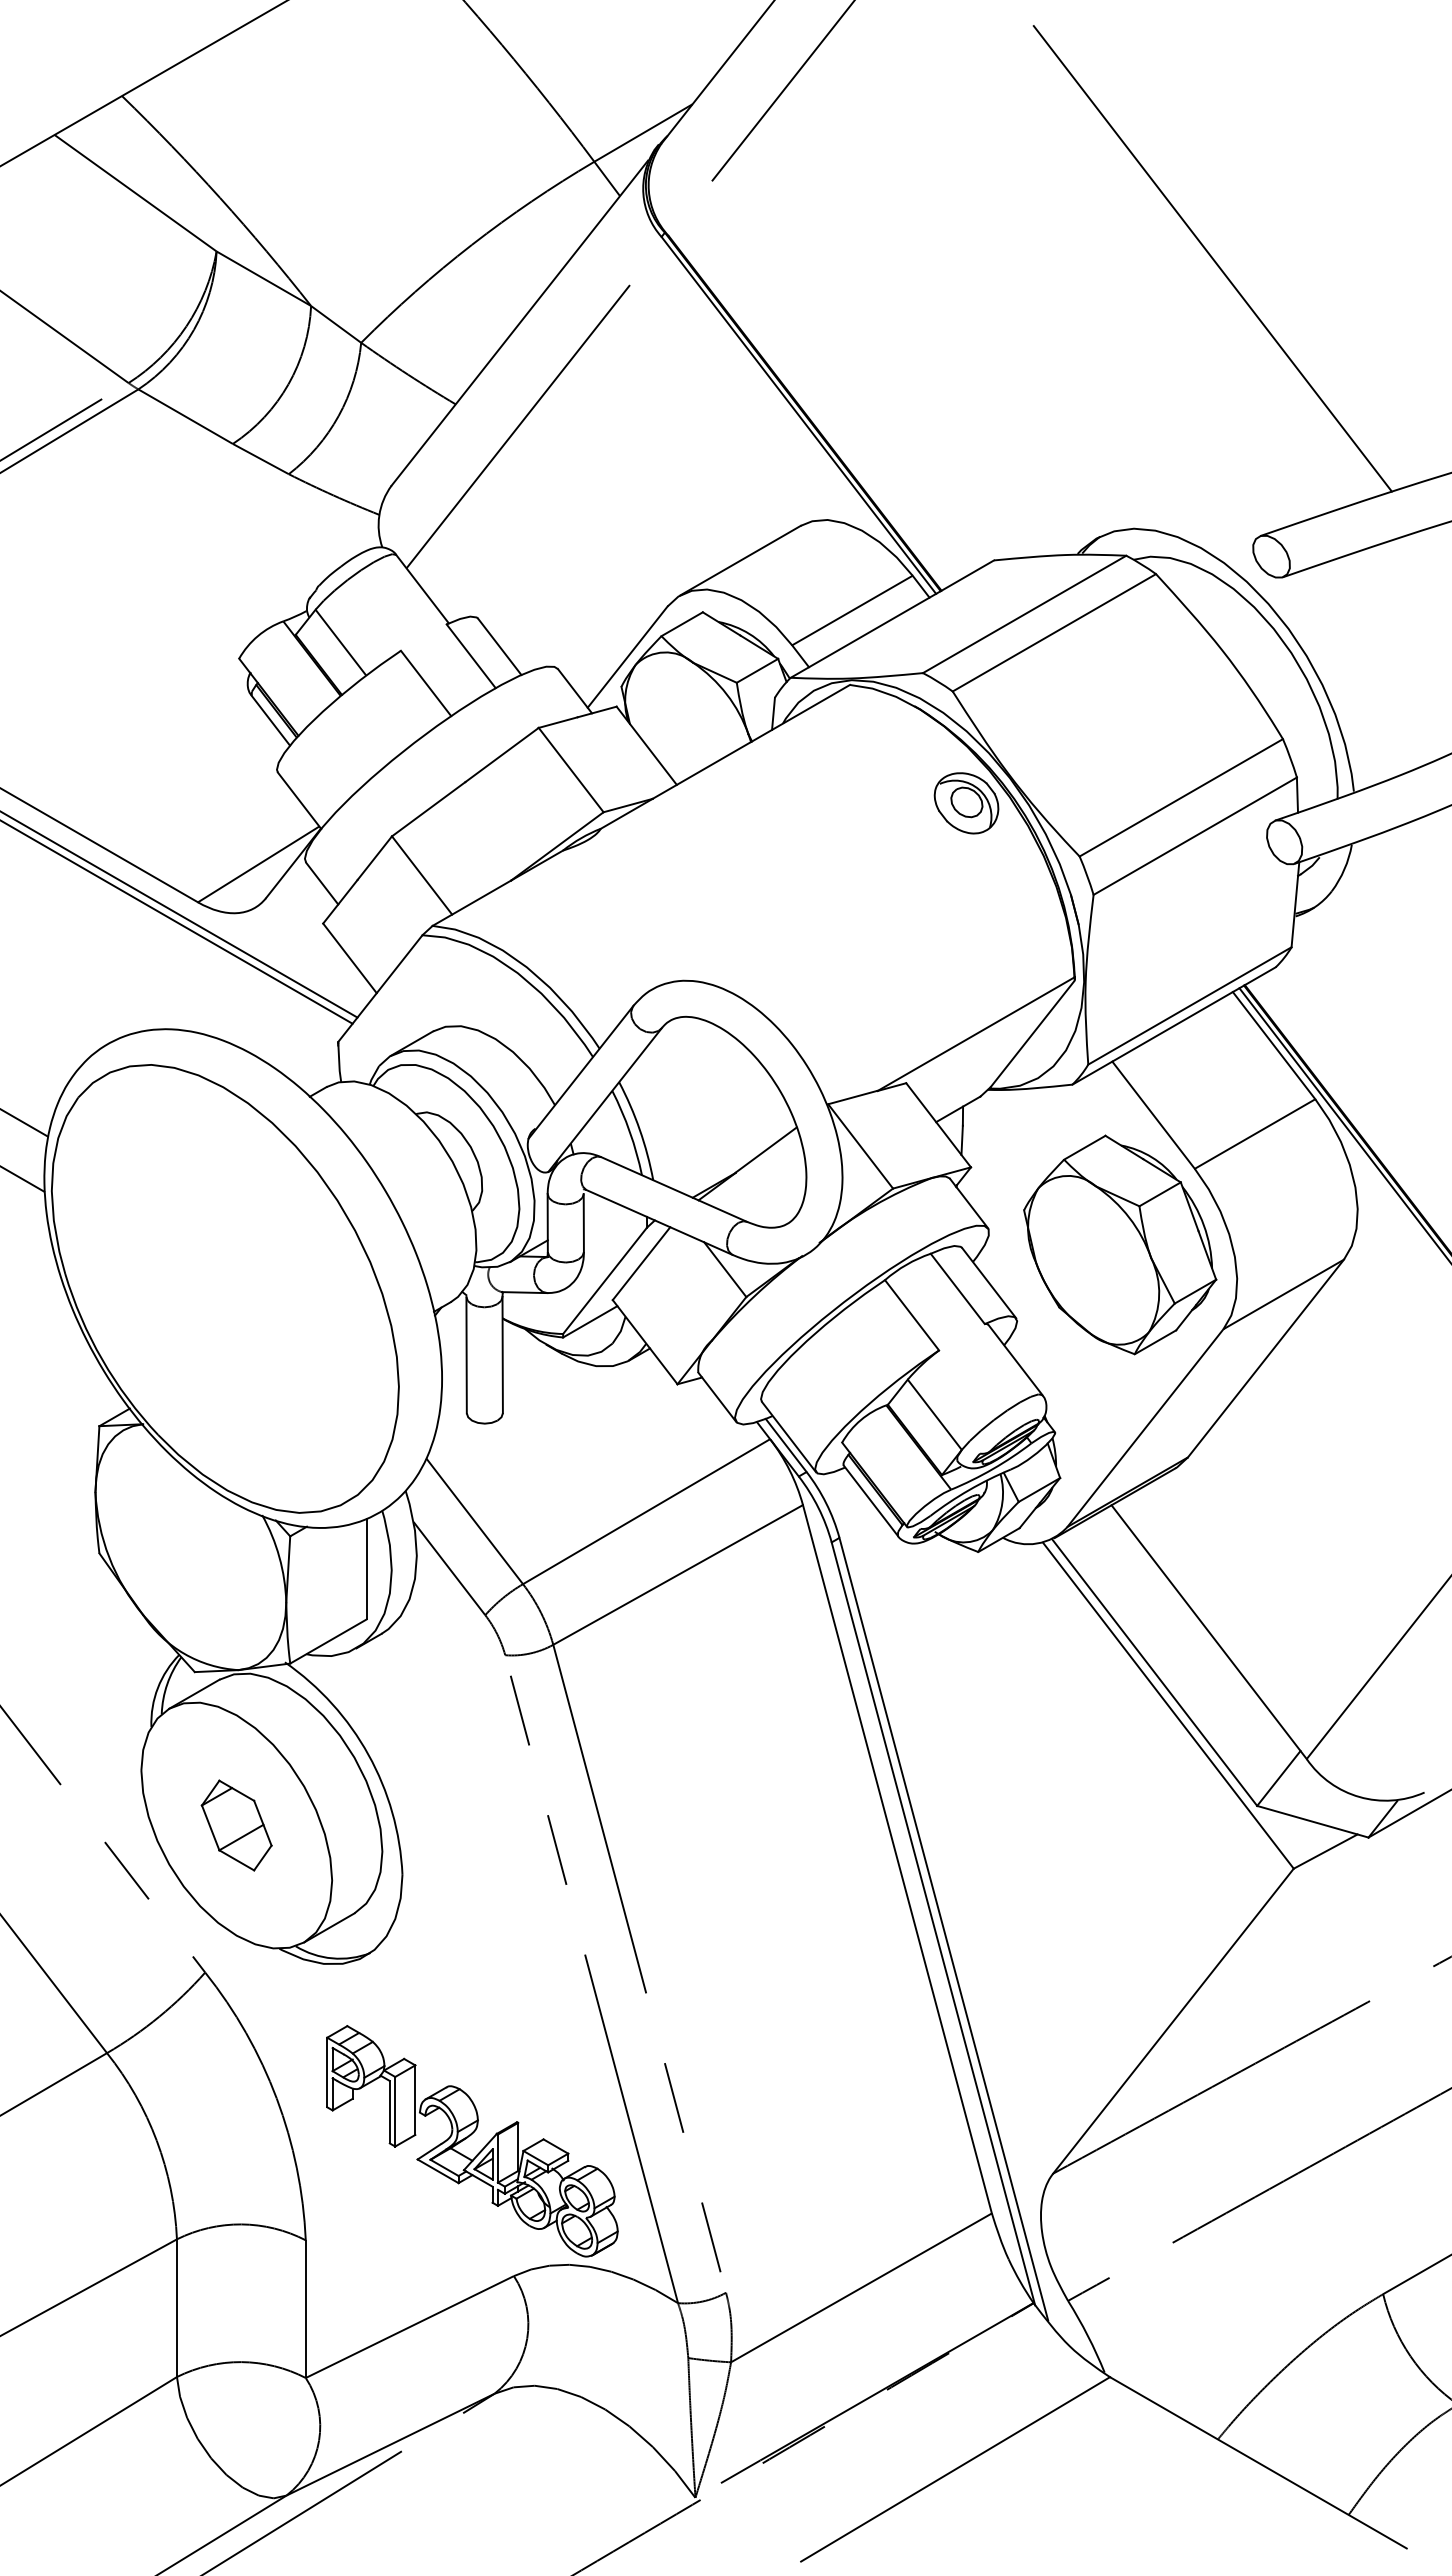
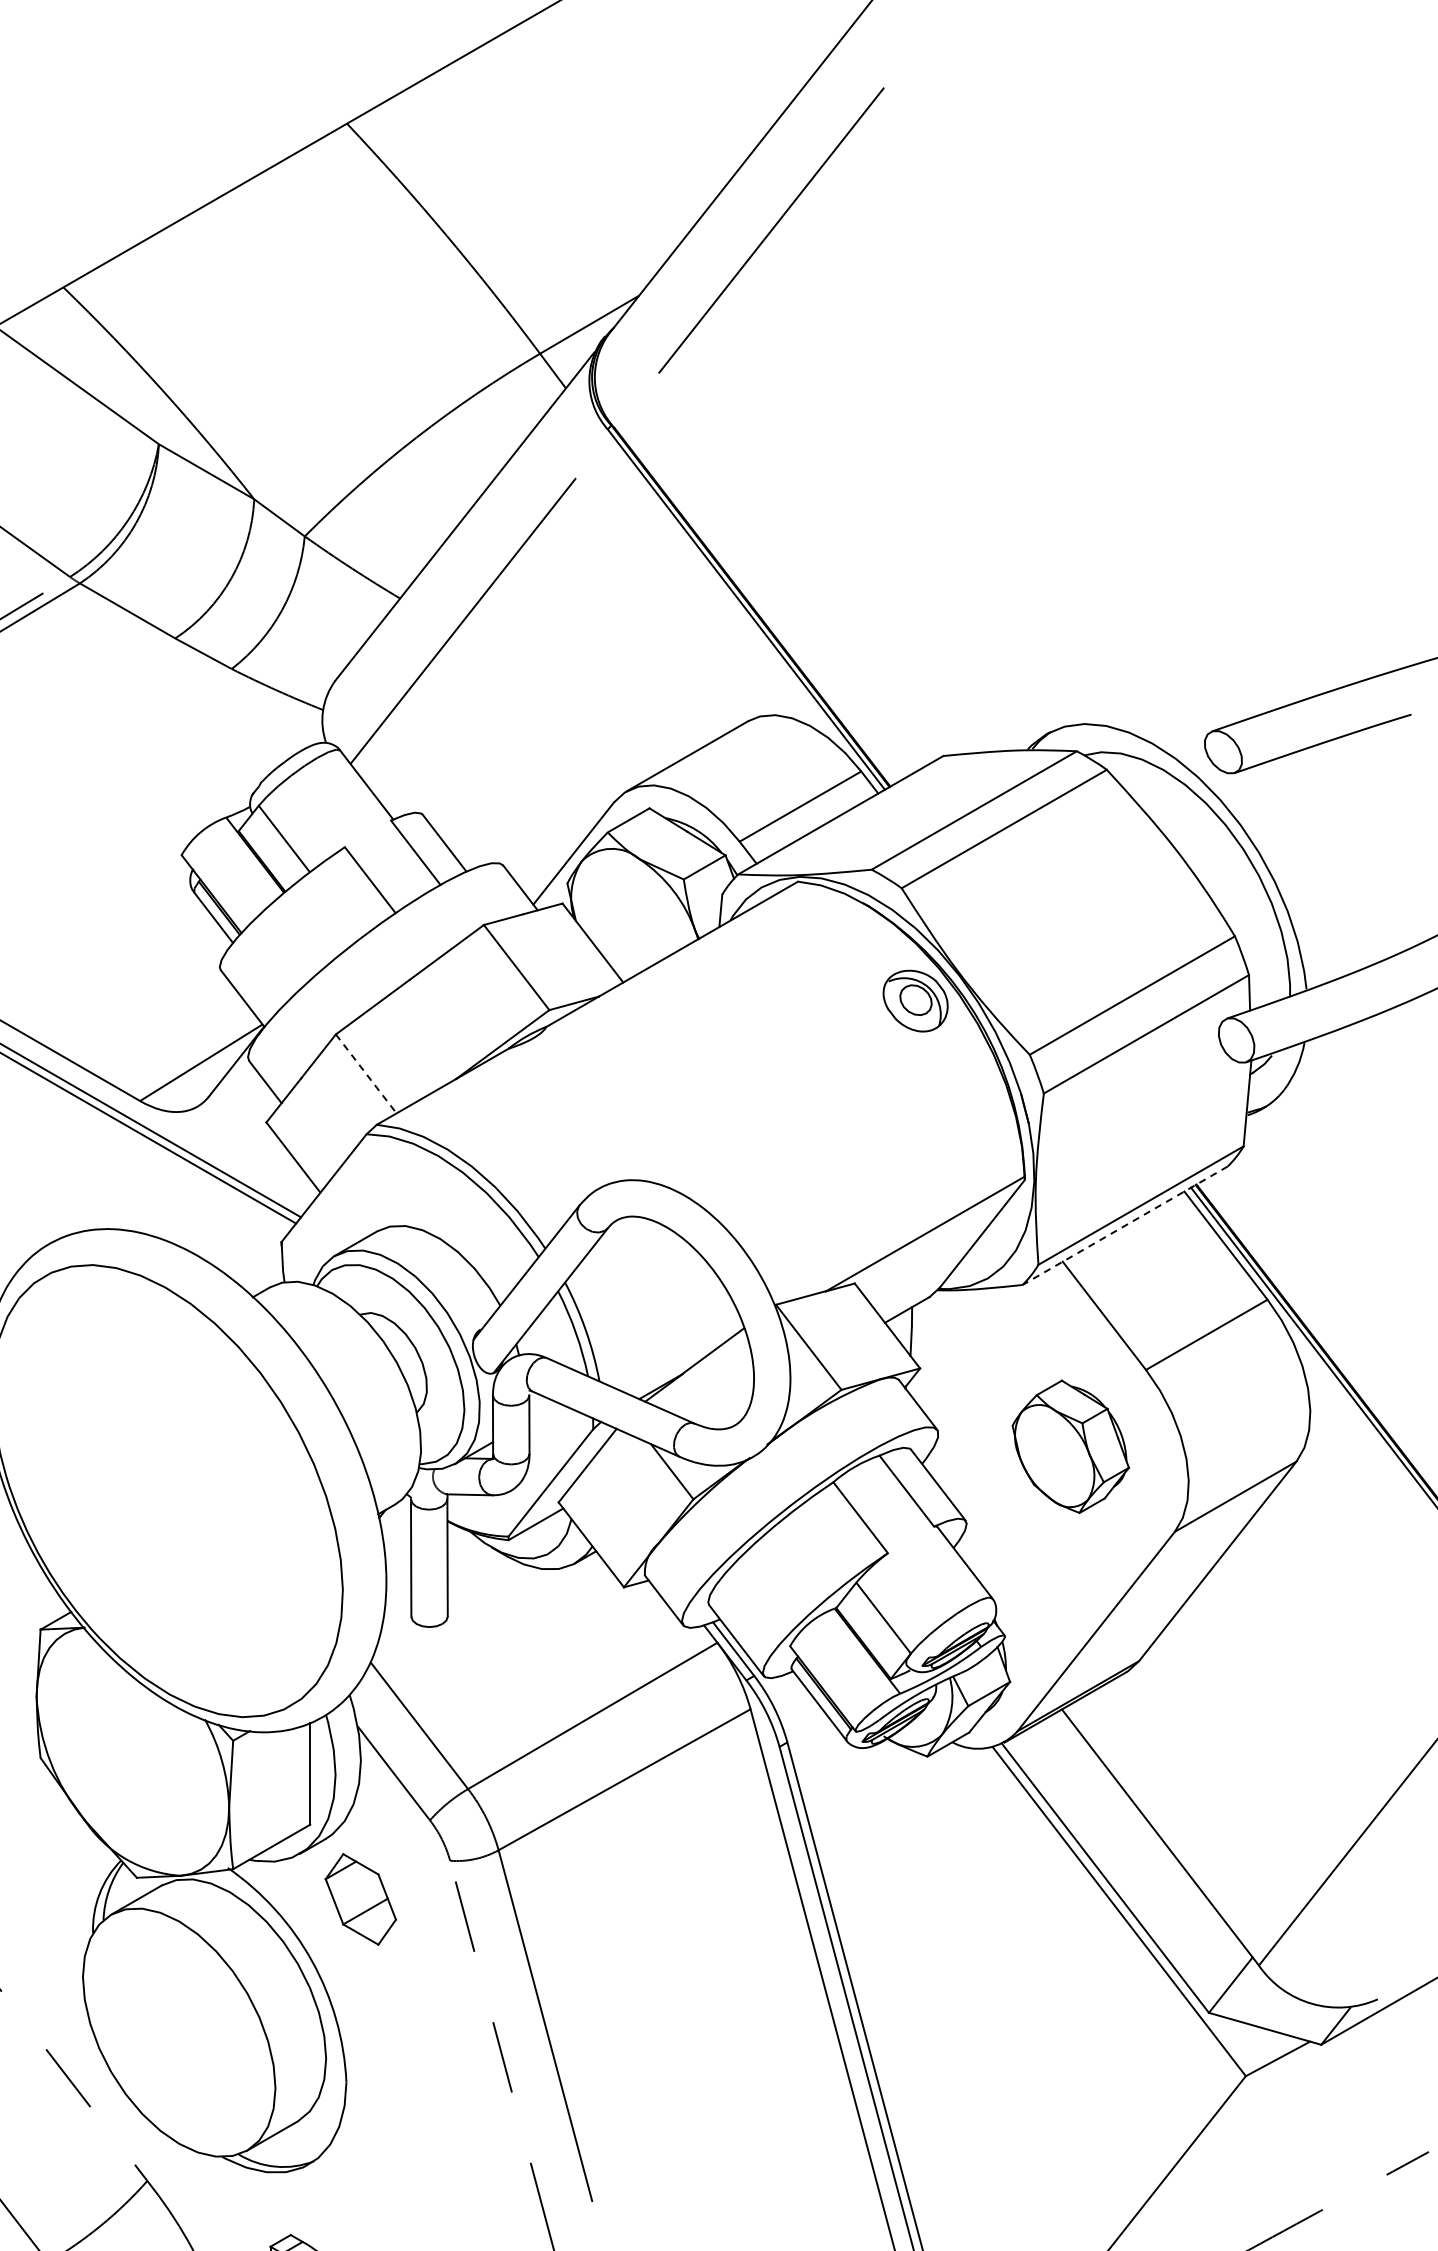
line: (1212, 258) -> (1163, 451), removed
line: (422, 875) -> (366, 1073), solid -> dashed
line: (1173, 1026) -> (1124, 1226), solid -> dashed
part: (1120, 1244) -> (1070, 1446), size x0.6
part: (236, 1825) -> (360, 1899), moved

